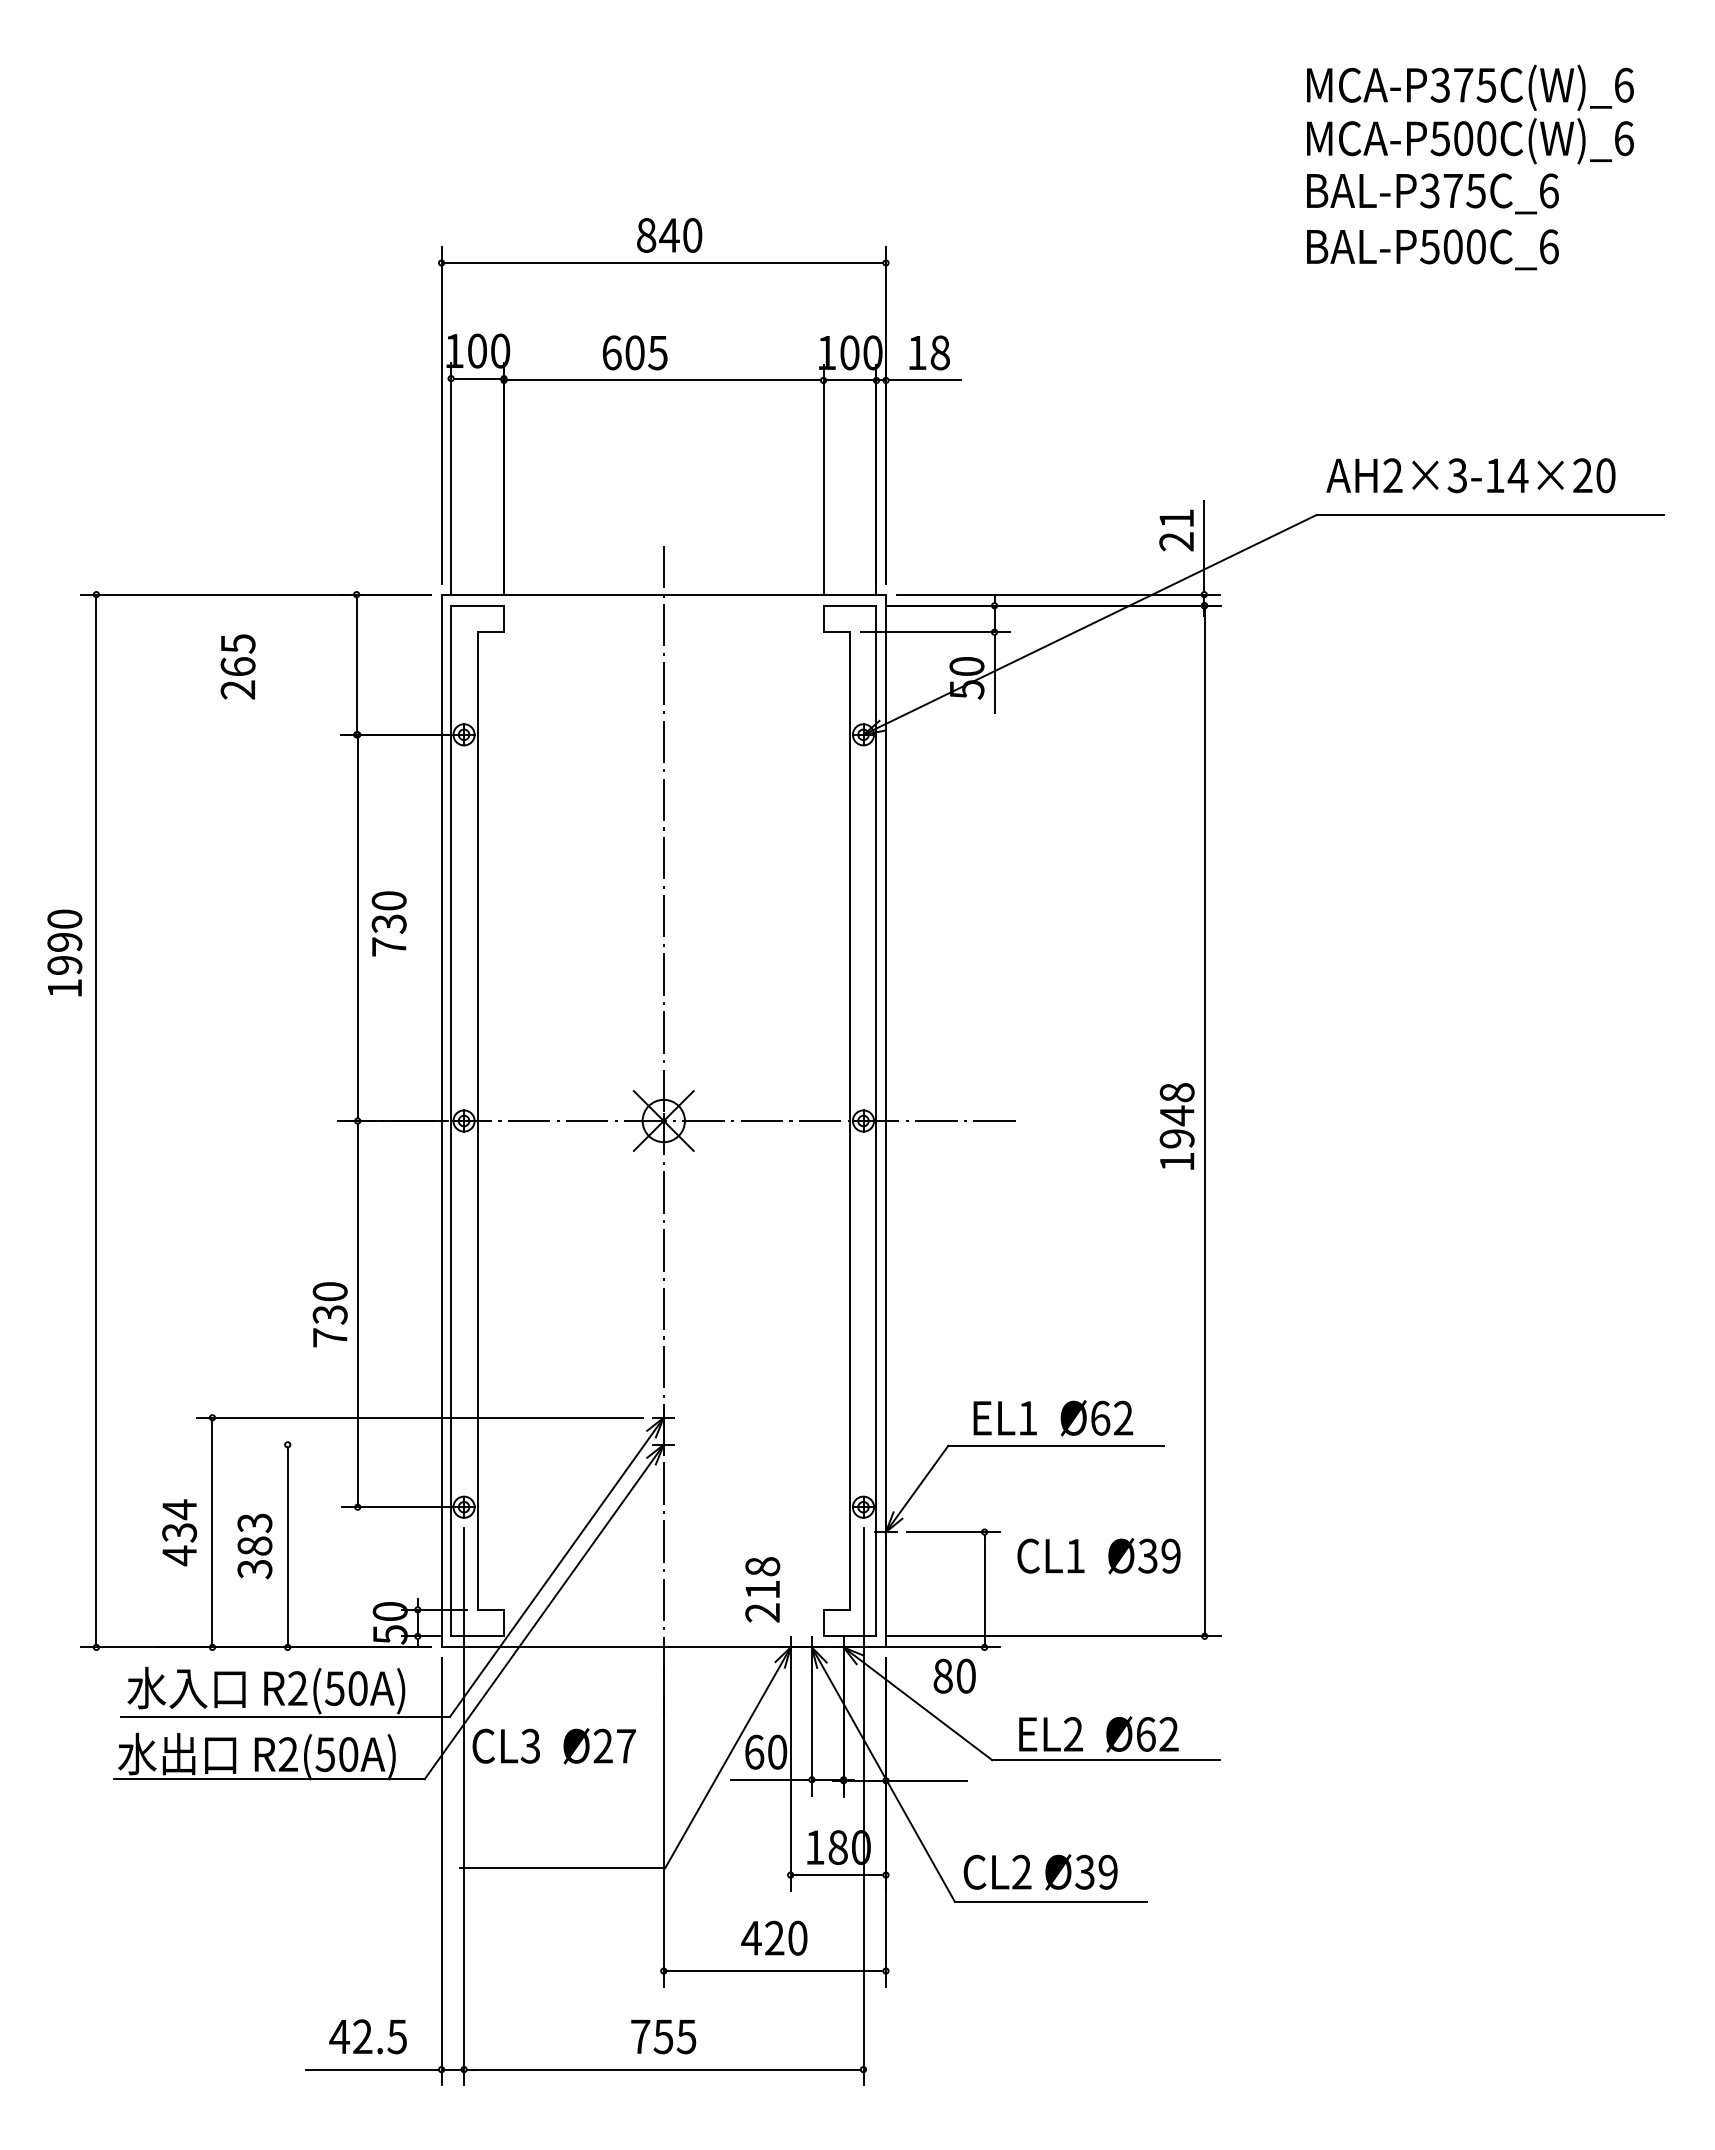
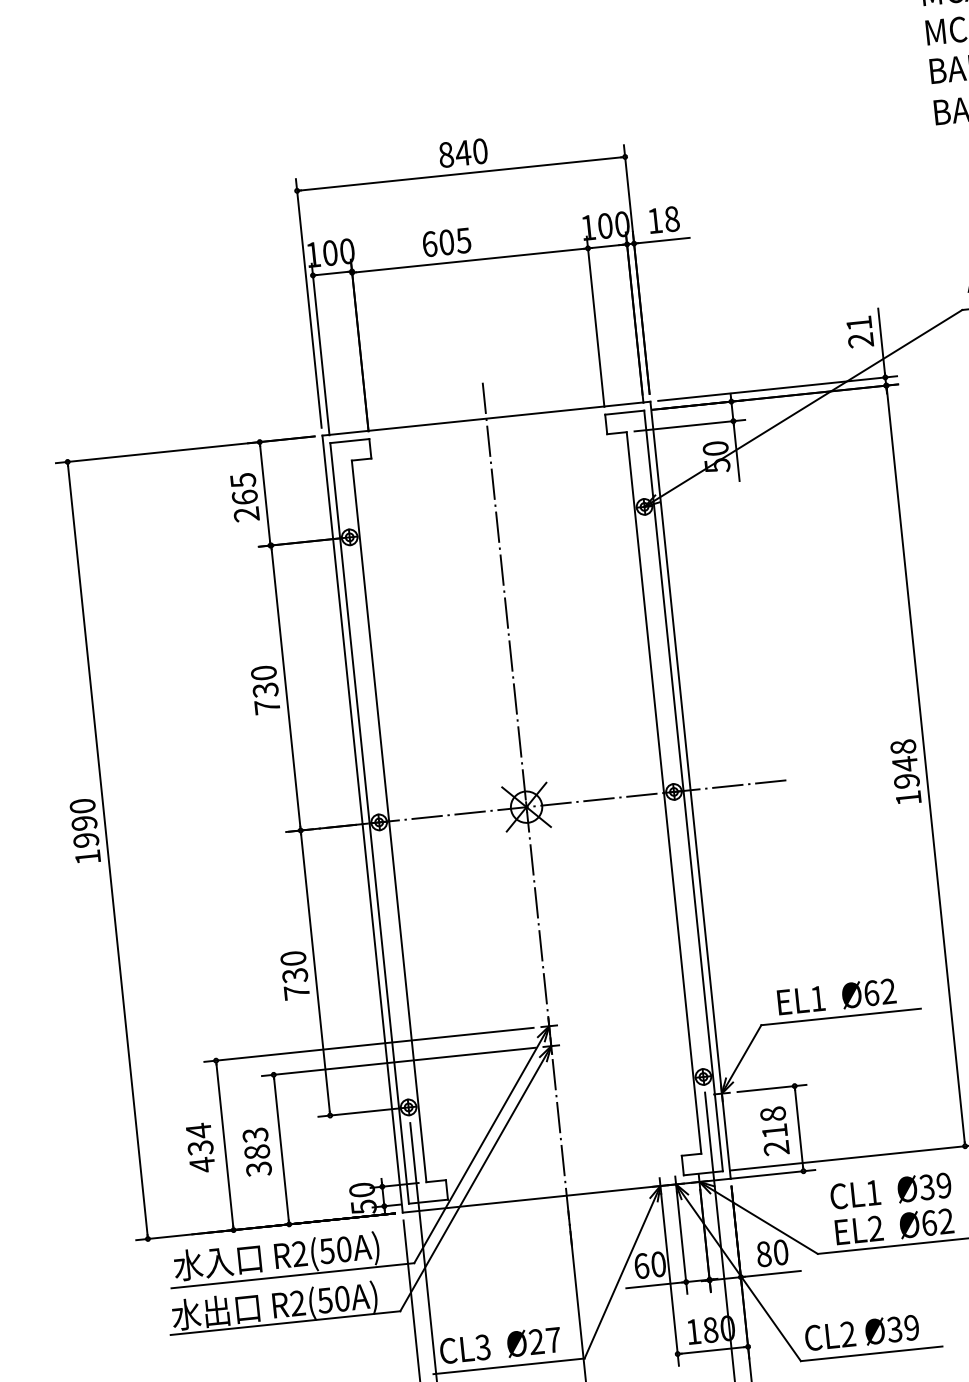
text: (237, 666) -> (244, 497), moved
text: (388, 923) -> (265, 689), moved
text: (64, 952) -> (84, 830), moved
line: (456, 1444) -> (398, 1061), added
text: (1098, 1556) -> (890, 1191), moved
text: (762, 1589) -> (774, 1131), moved
text: (954, 1675) -> (772, 1252), moved
text: (553, 1746) -> (499, 1345), moved

